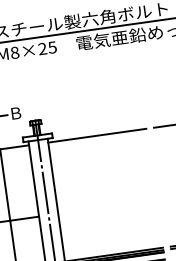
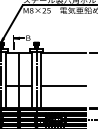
line: (107, 207) -> (63, 86), added

